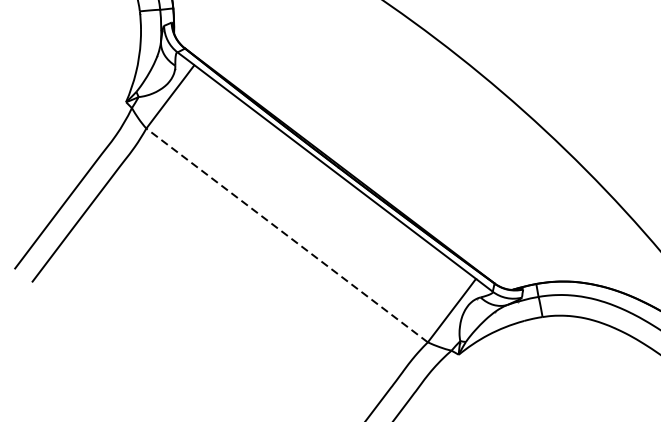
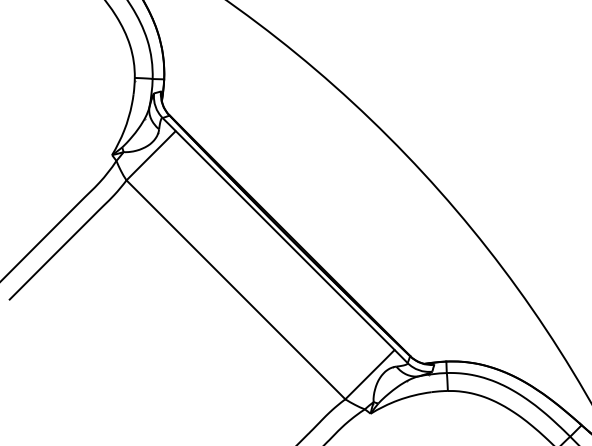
line: (286, 235) -> (235, 289), dashed -> solid

